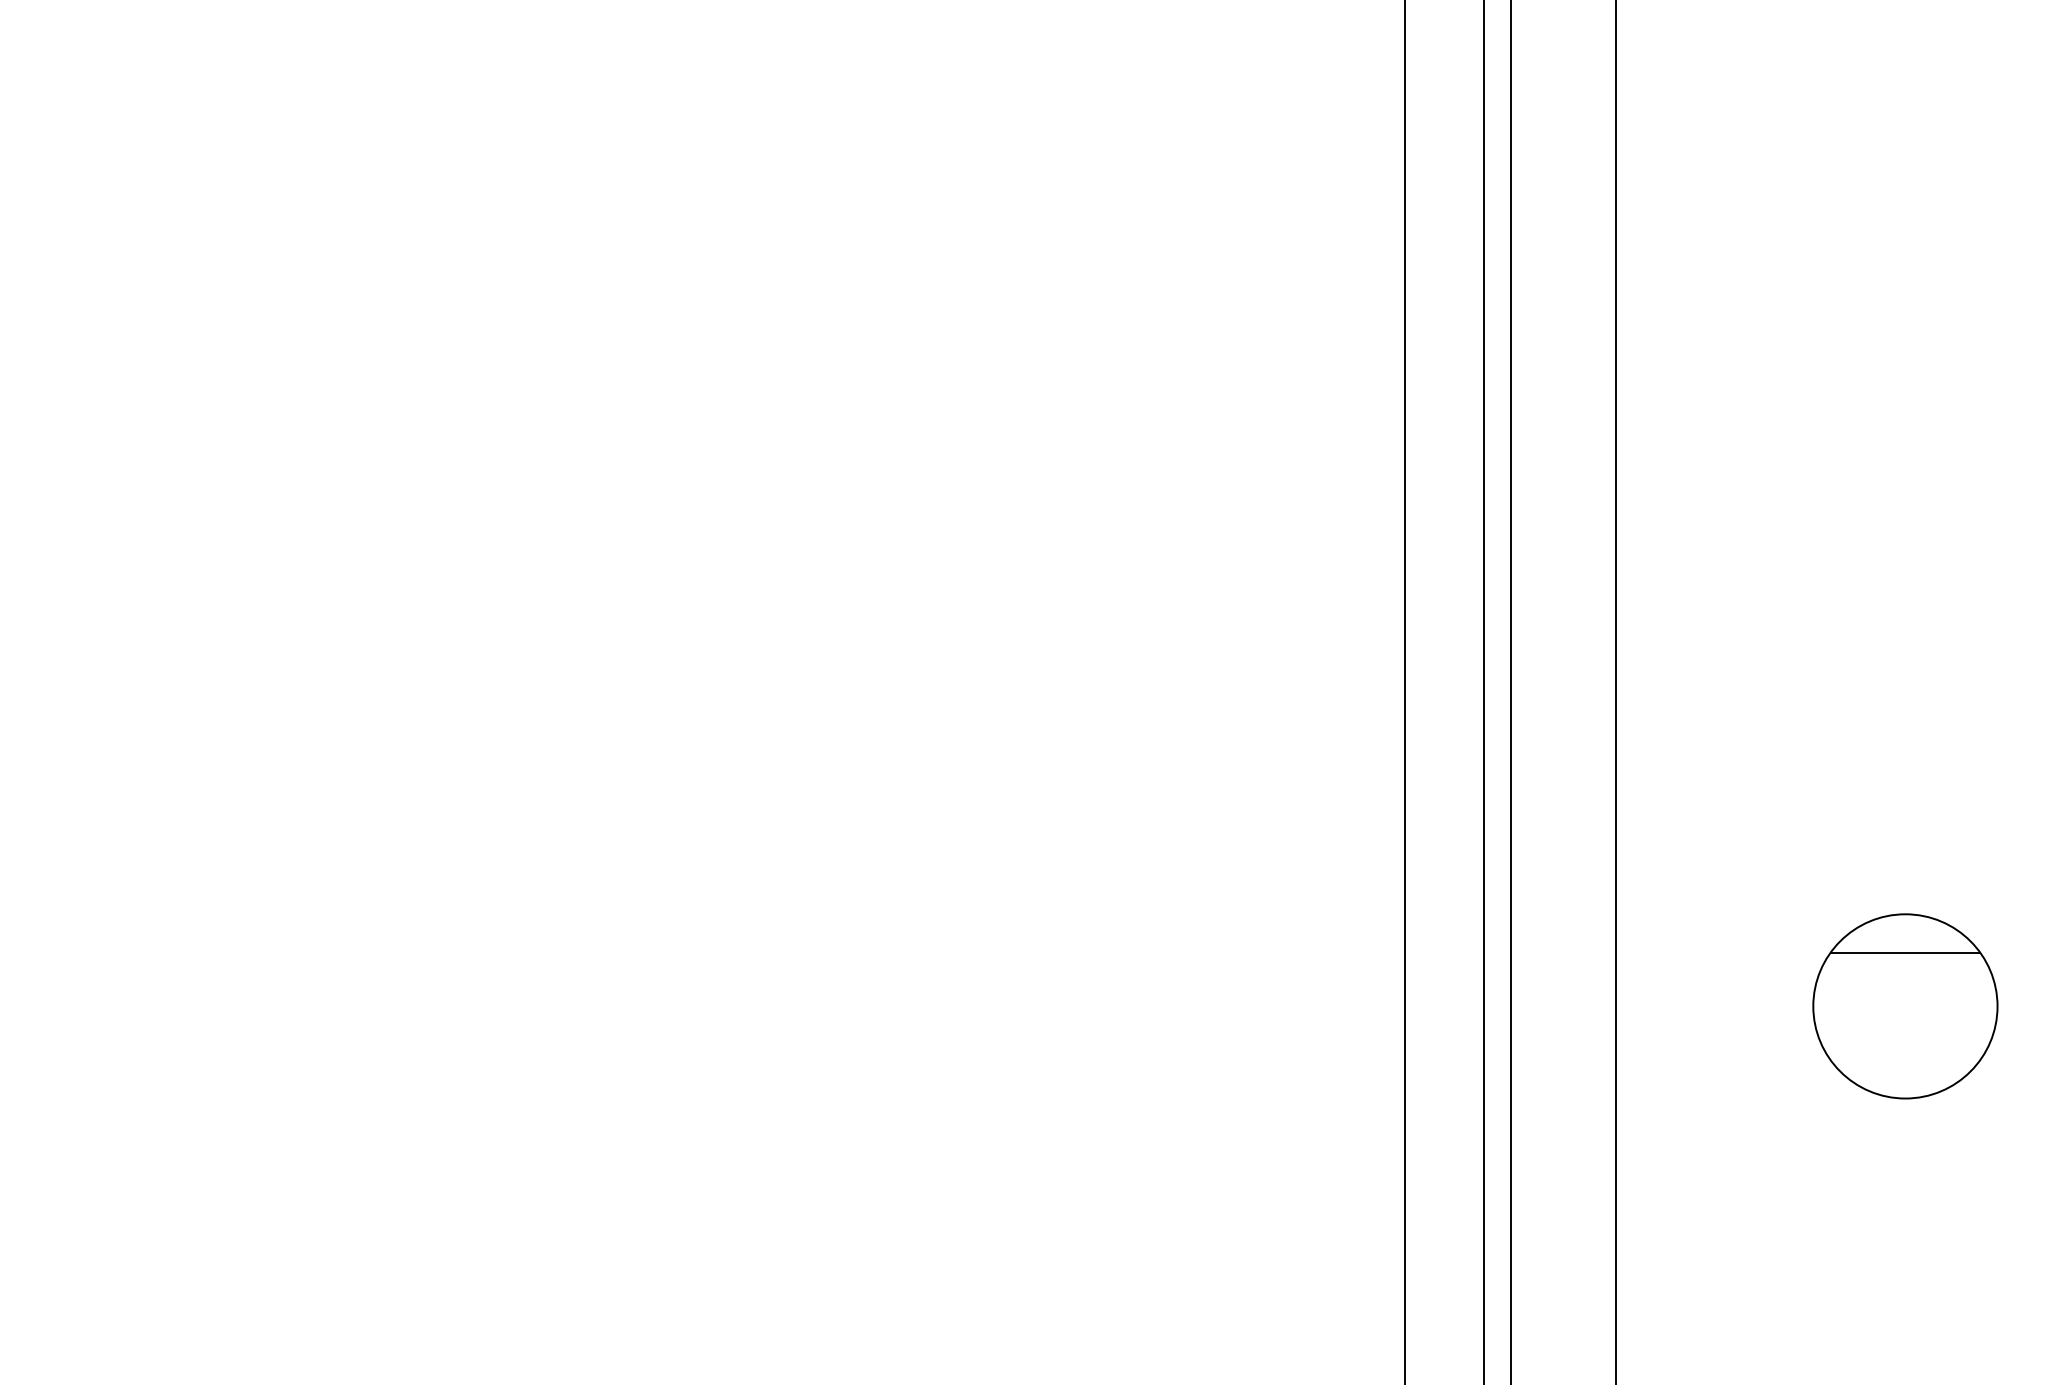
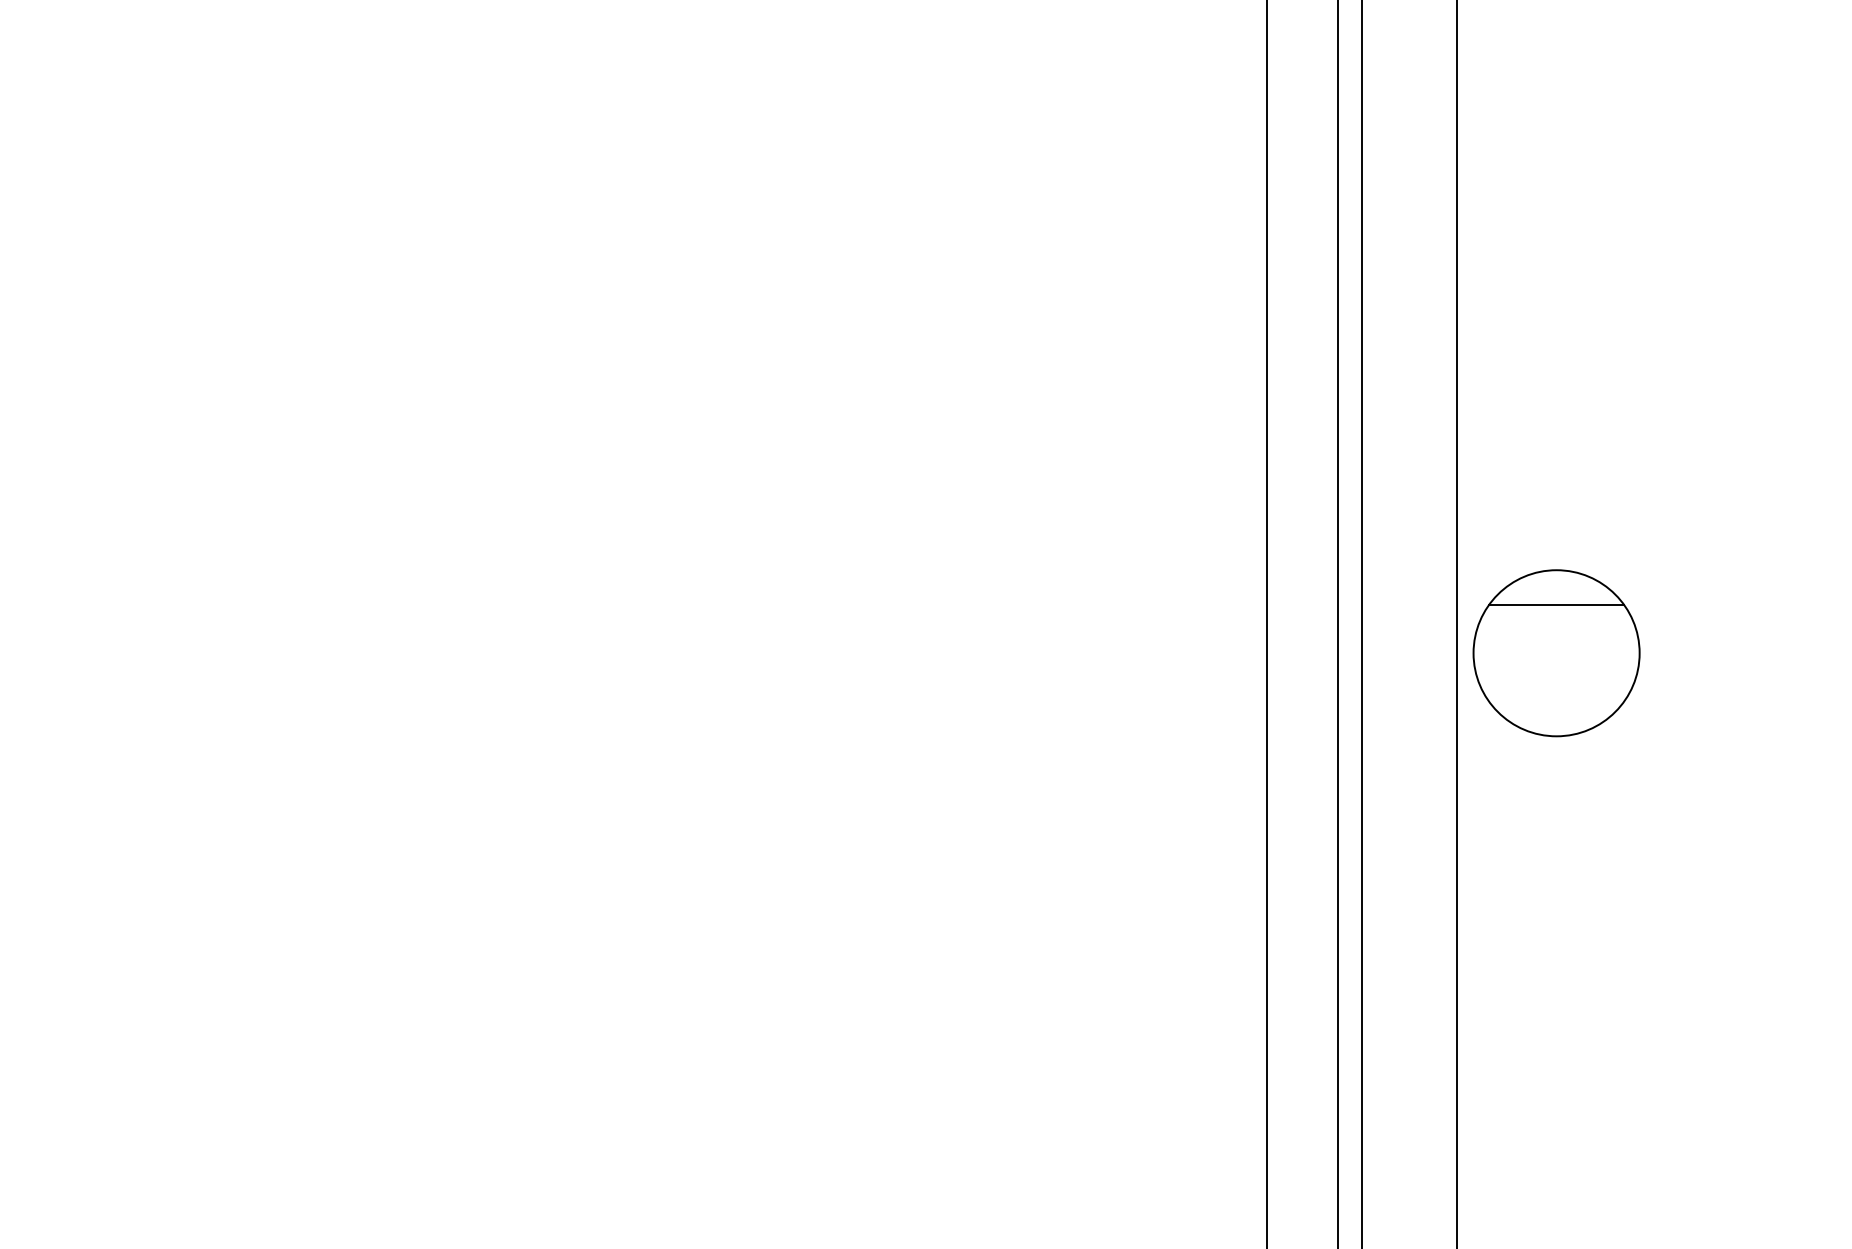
part: (1905, 1006) -> (1556, 653), moved

